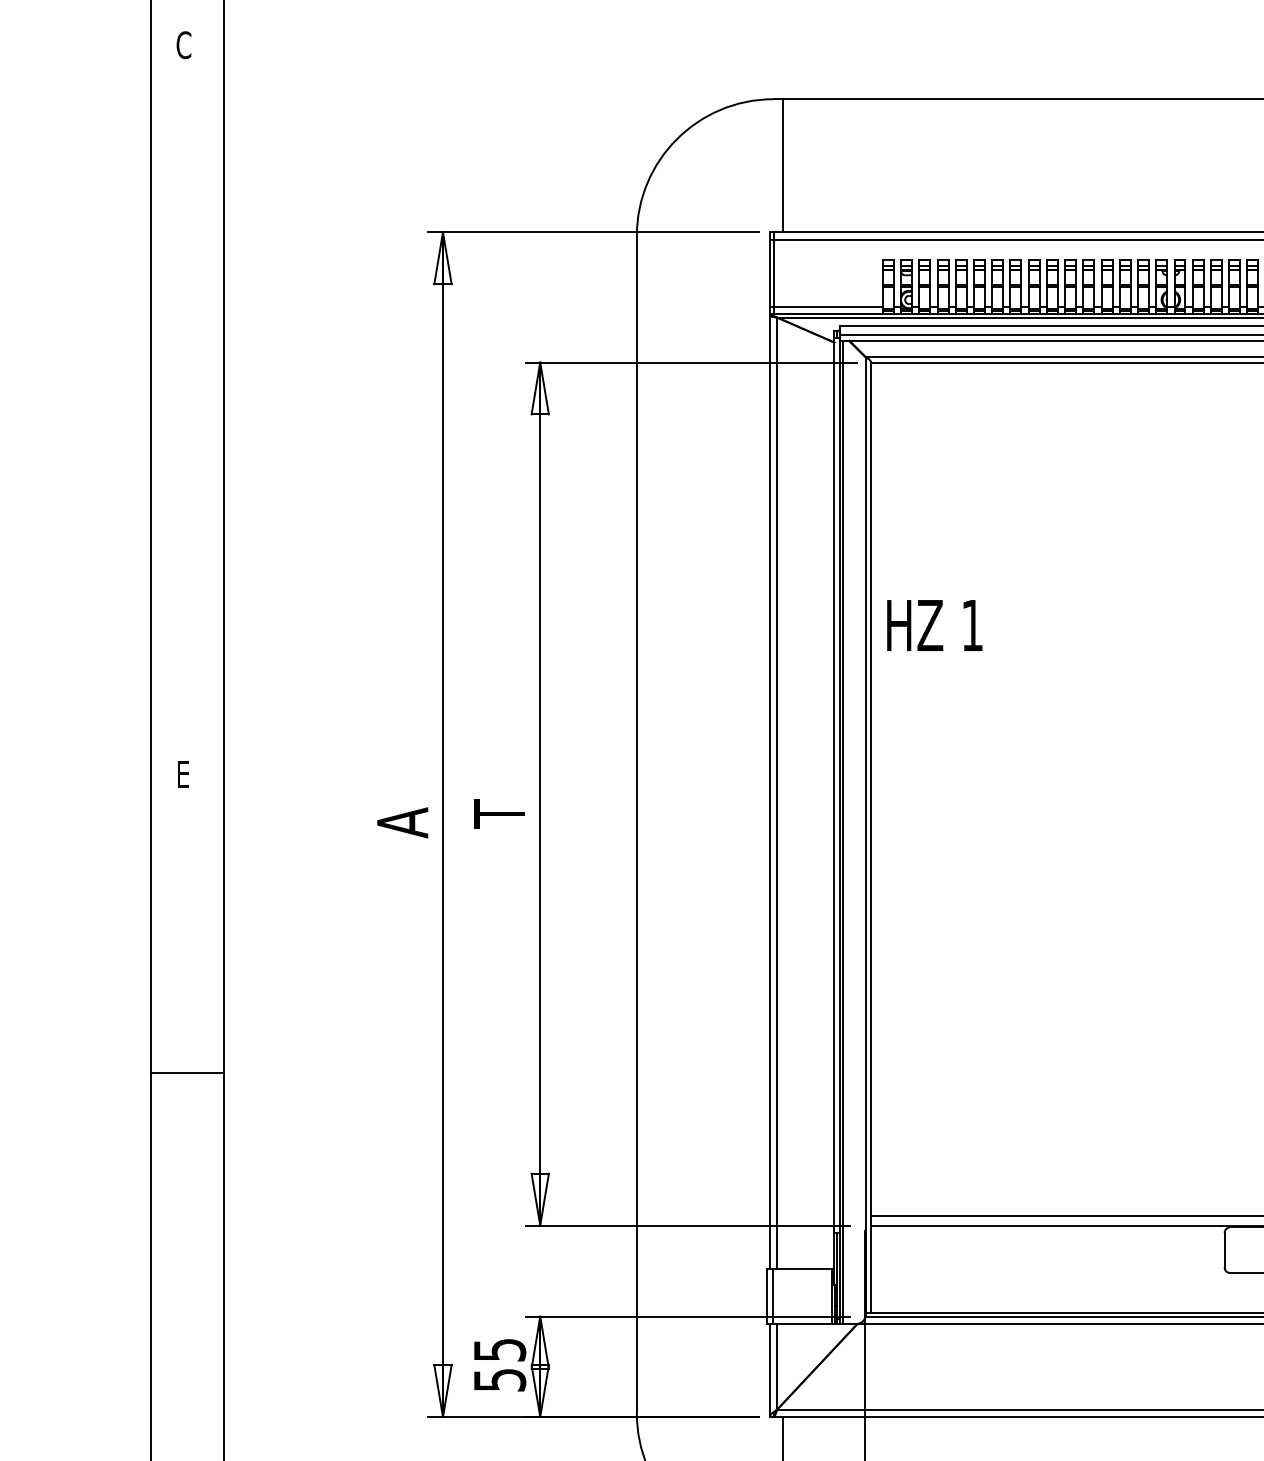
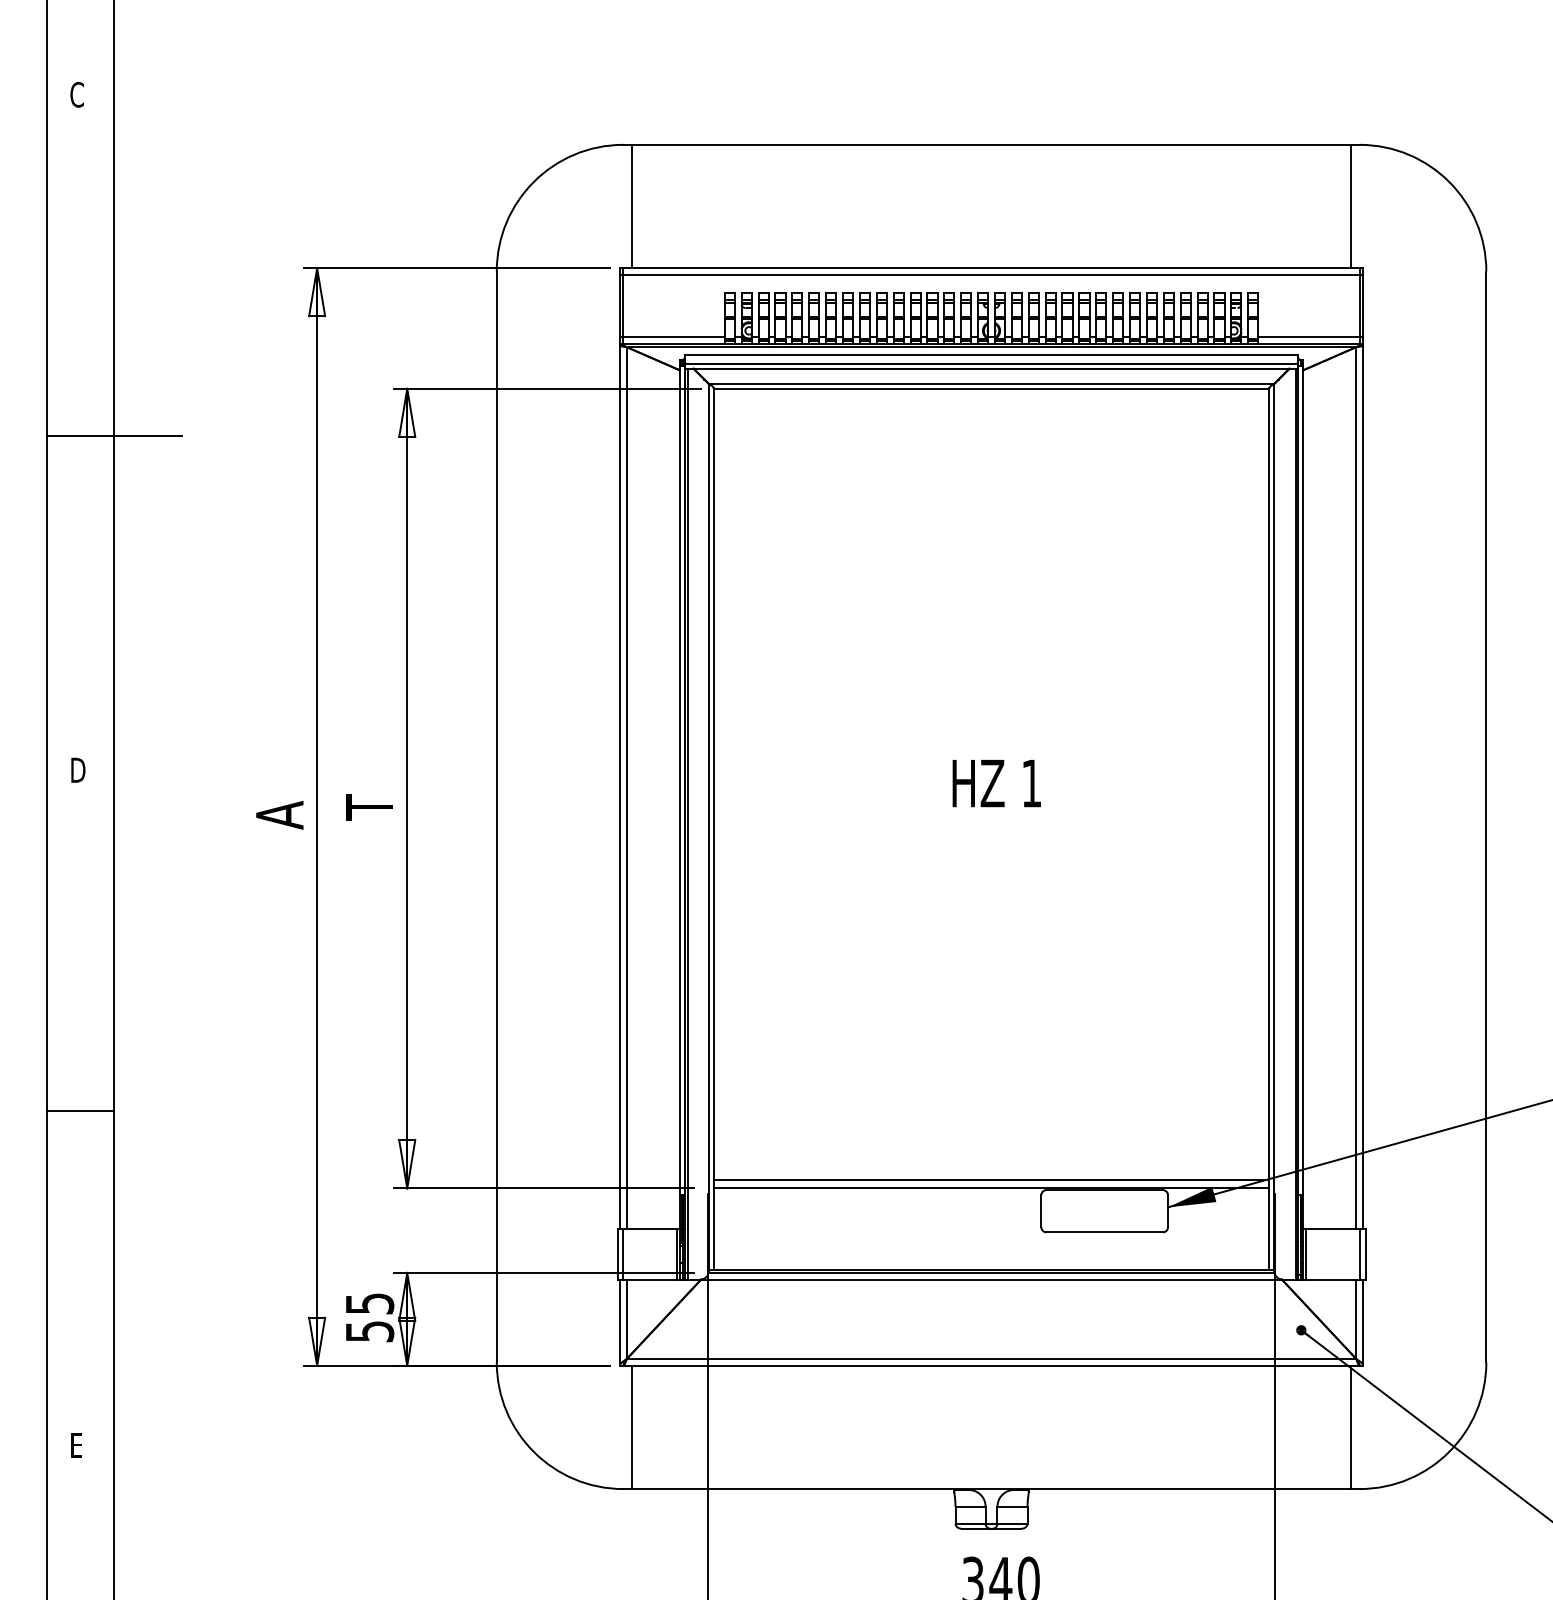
line: (223, 412) -> (113, 435), added
text: (934, 625) -> (996, 783), moved
text: (185, 773) -> (78, 769), E -> D
line: (187, 1073) -> (80, 1111), moved

